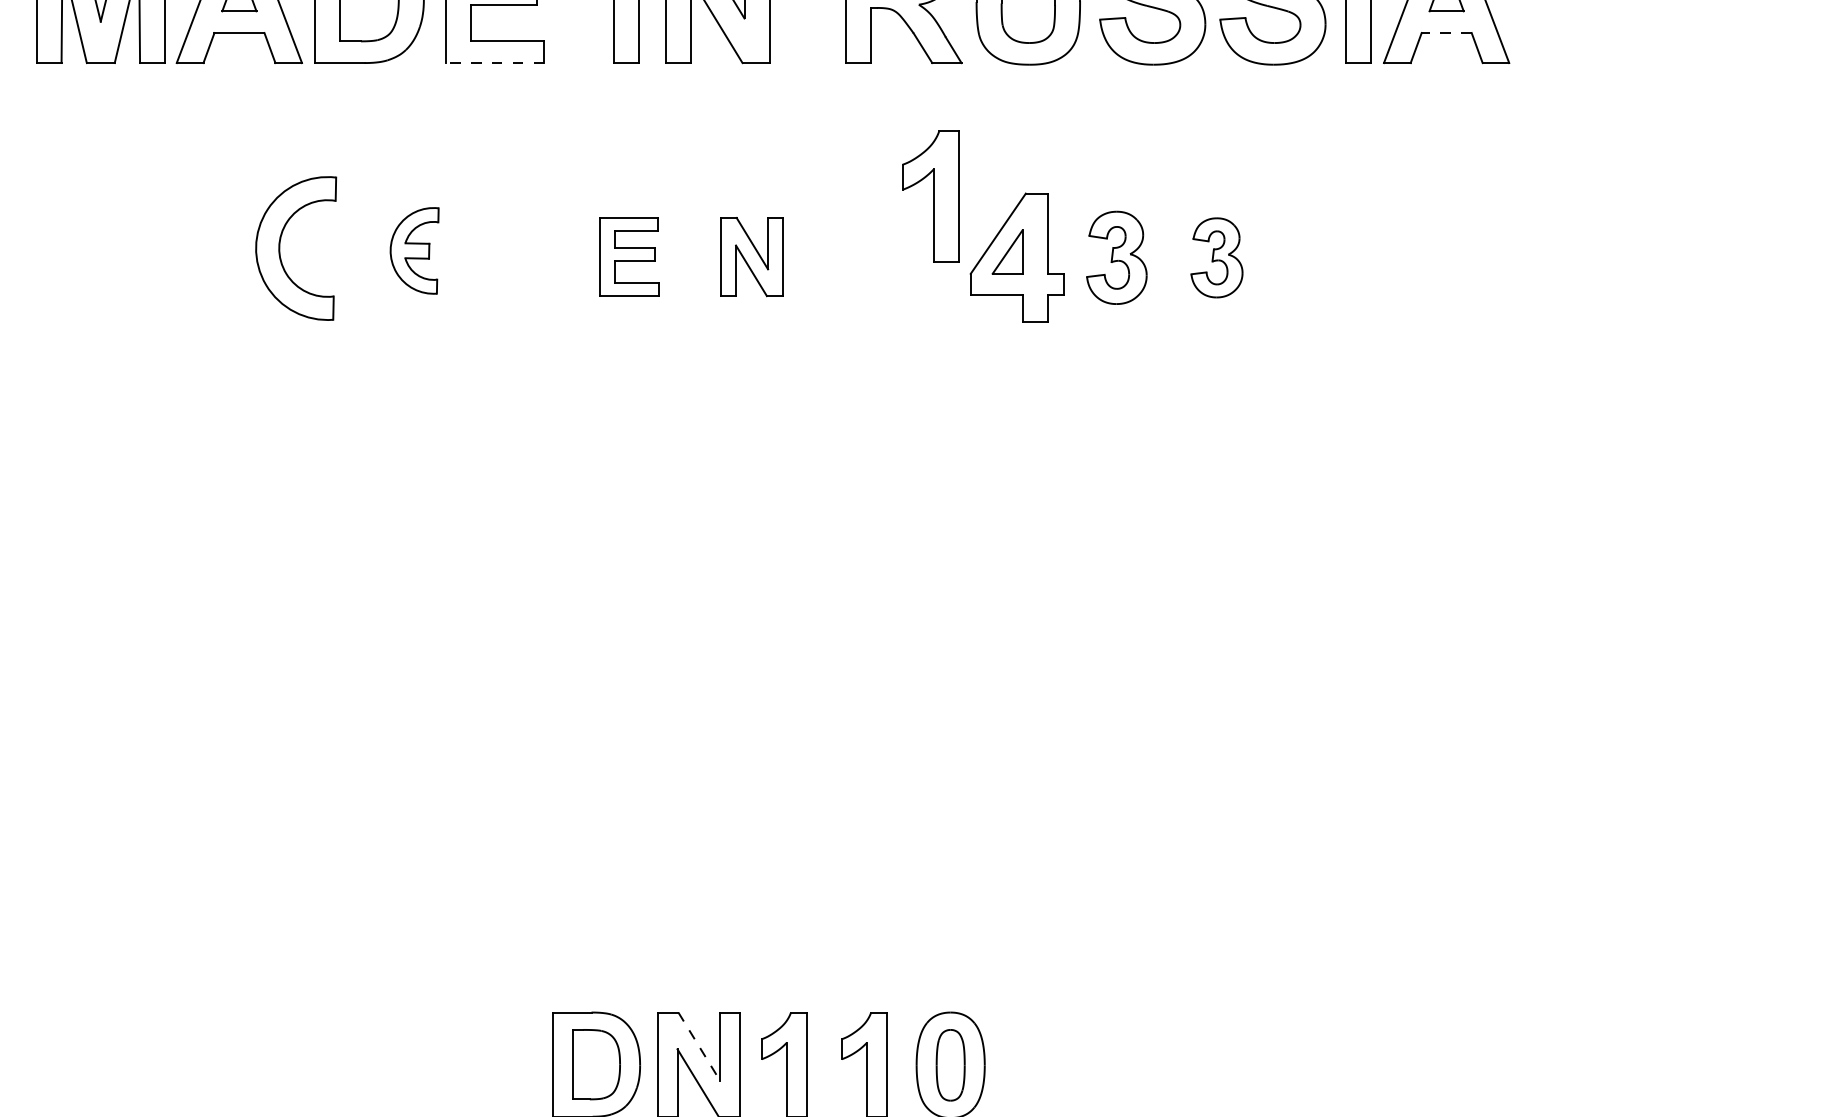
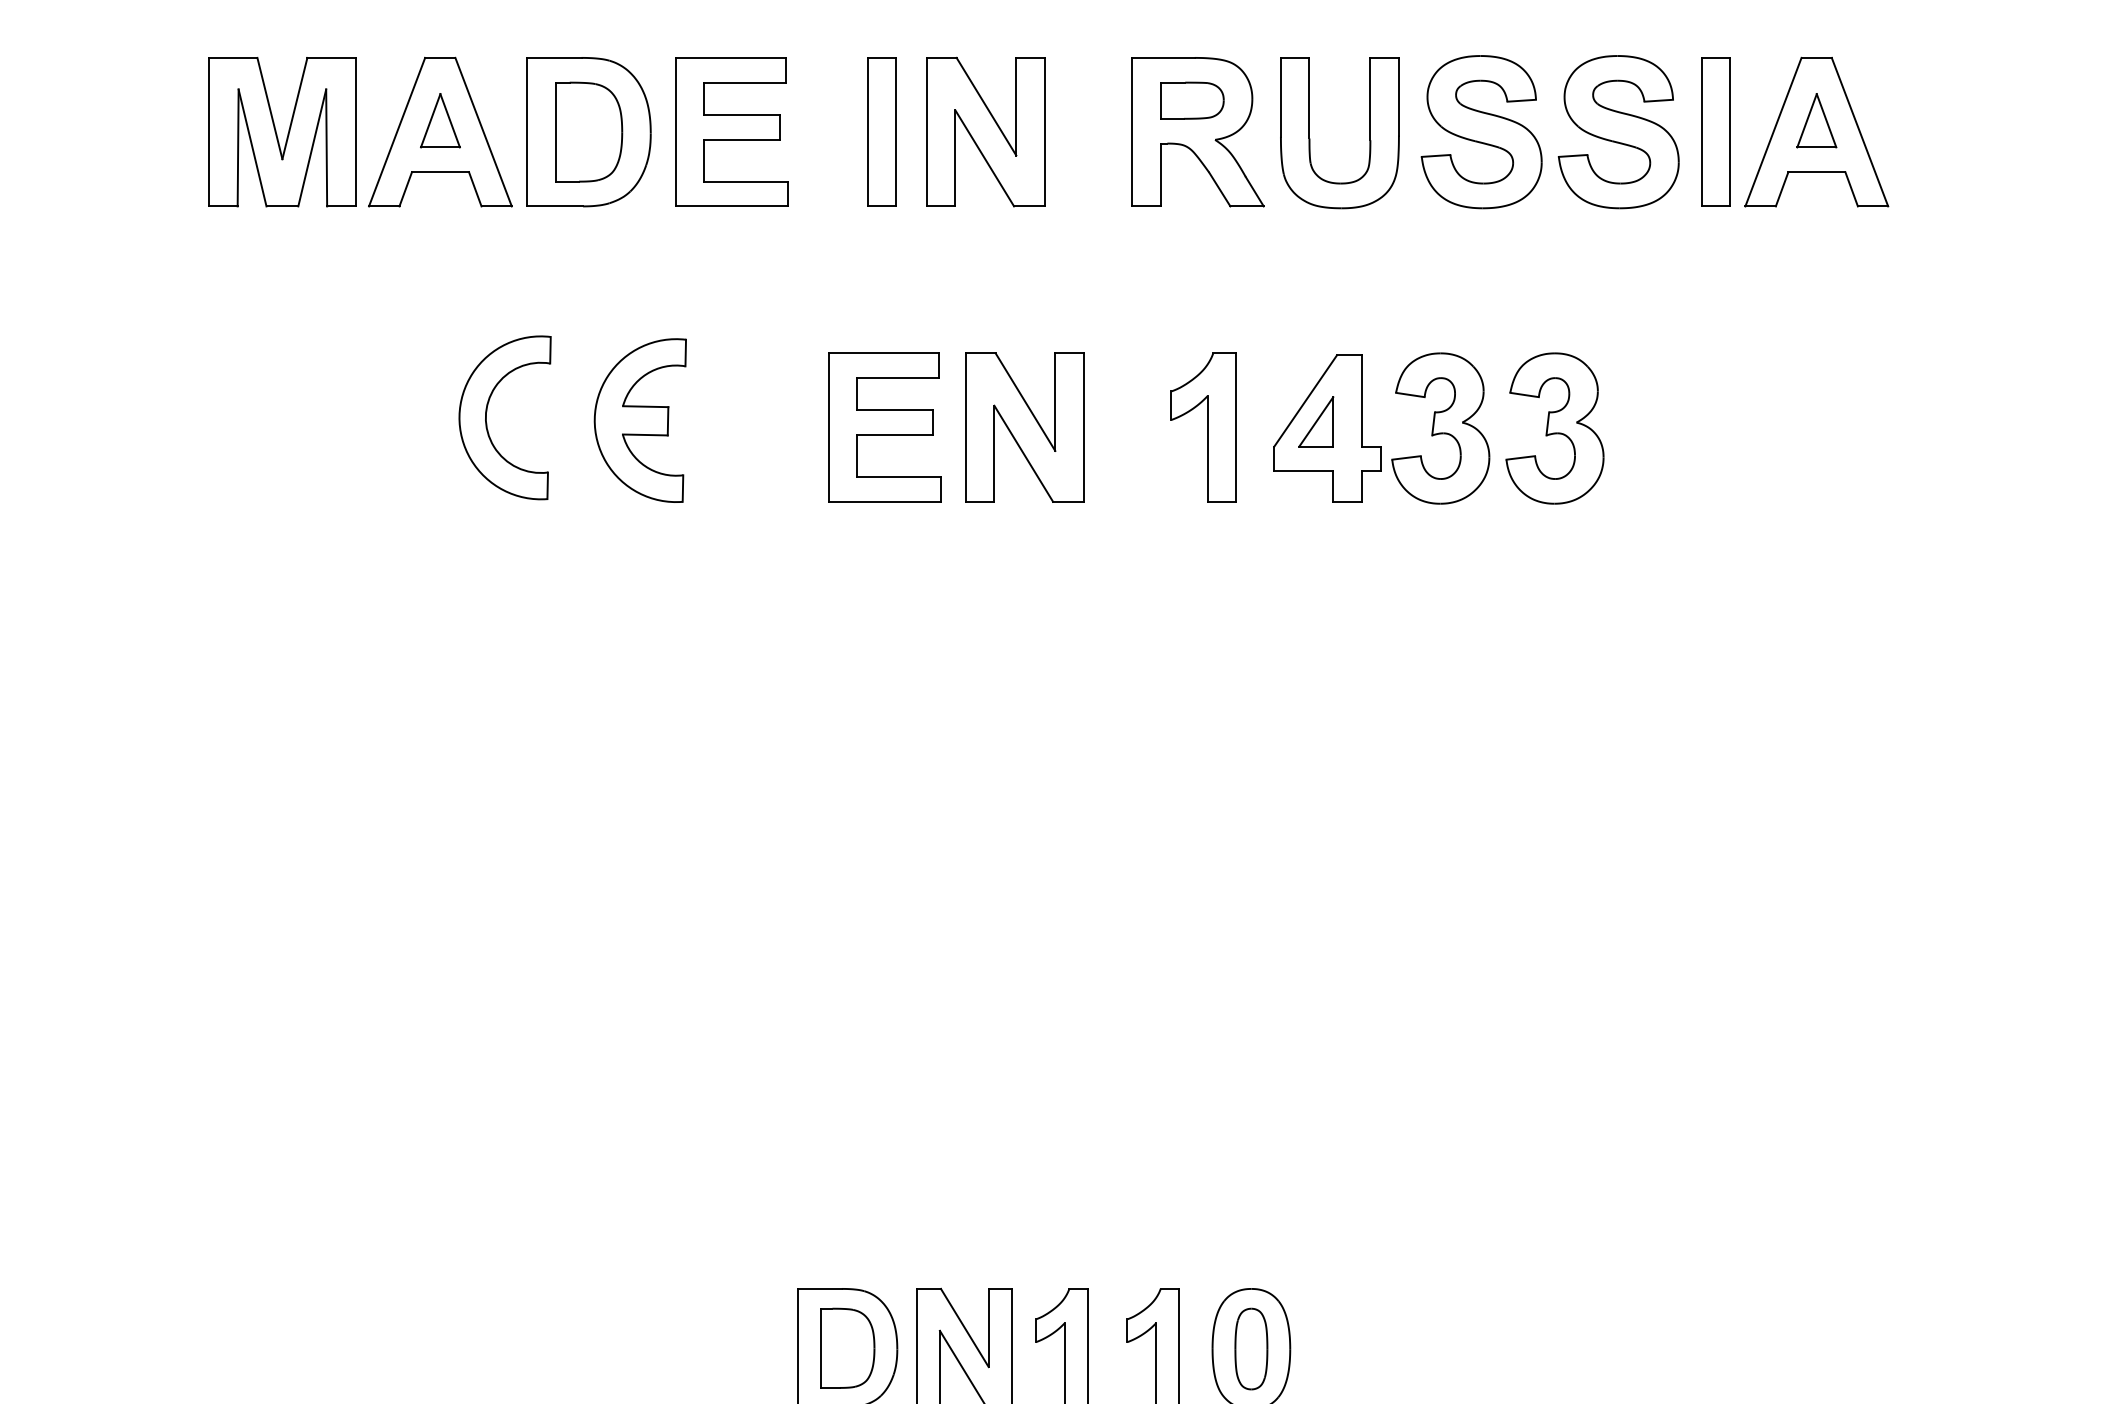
line: (1446, 33) -> (1816, 172), dashed -> solid
line: (494, 63) -> (731, 206), dashed -> solid
part: (930, 196) -> (1203, 427), moved
part: (414, 250) -> (639, 420), size x1.67
part: (628, 256) -> (884, 427), size x1.67
part: (751, 256) -> (1024, 427), size x1.67
part: (1116, 257) -> (1440, 428), size x1.43
part: (1216, 257) -> (1554, 428), size x1.67
line: (699, 1046) -> (964, 1327), dashed -> solid

